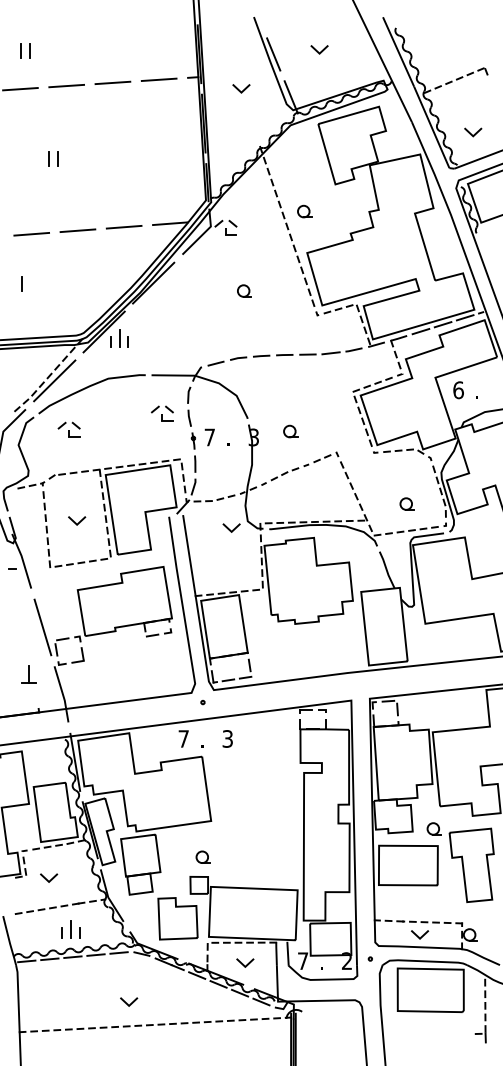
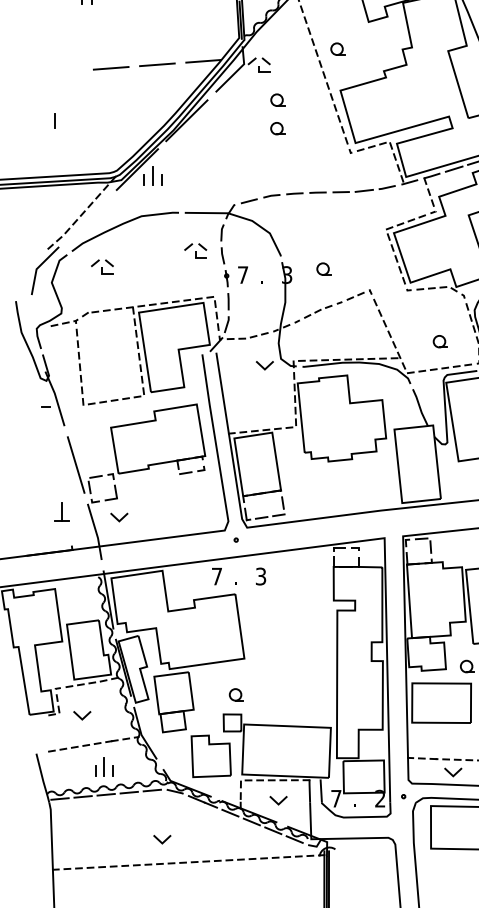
line: (31, 233) -> (64, 71), removed
part: (244, 262) -> (277, 100), added
line: (54, 380) -> (87, 218), removed
line: (75, 521) -> (117, 518), moved

